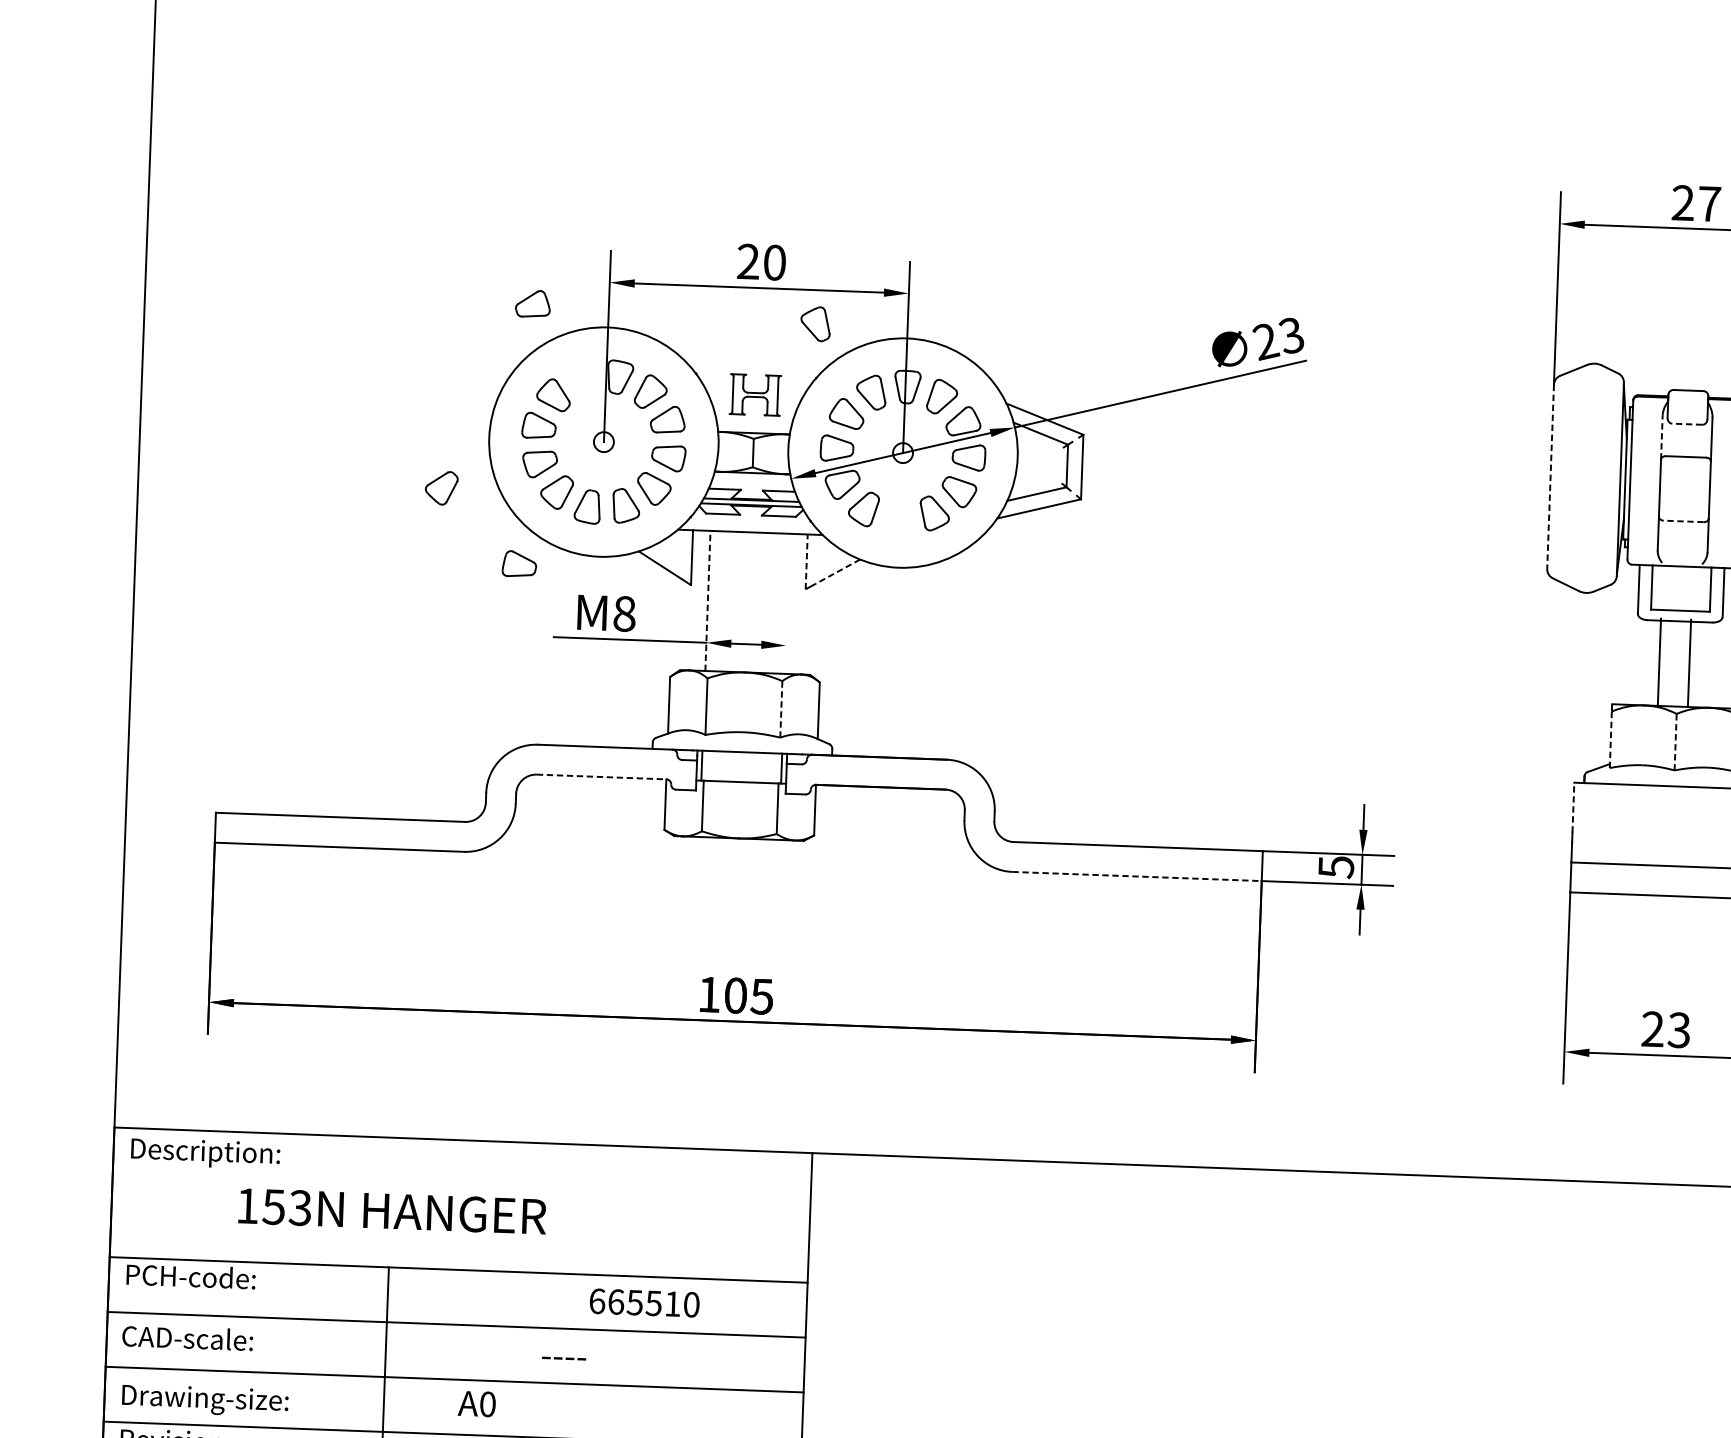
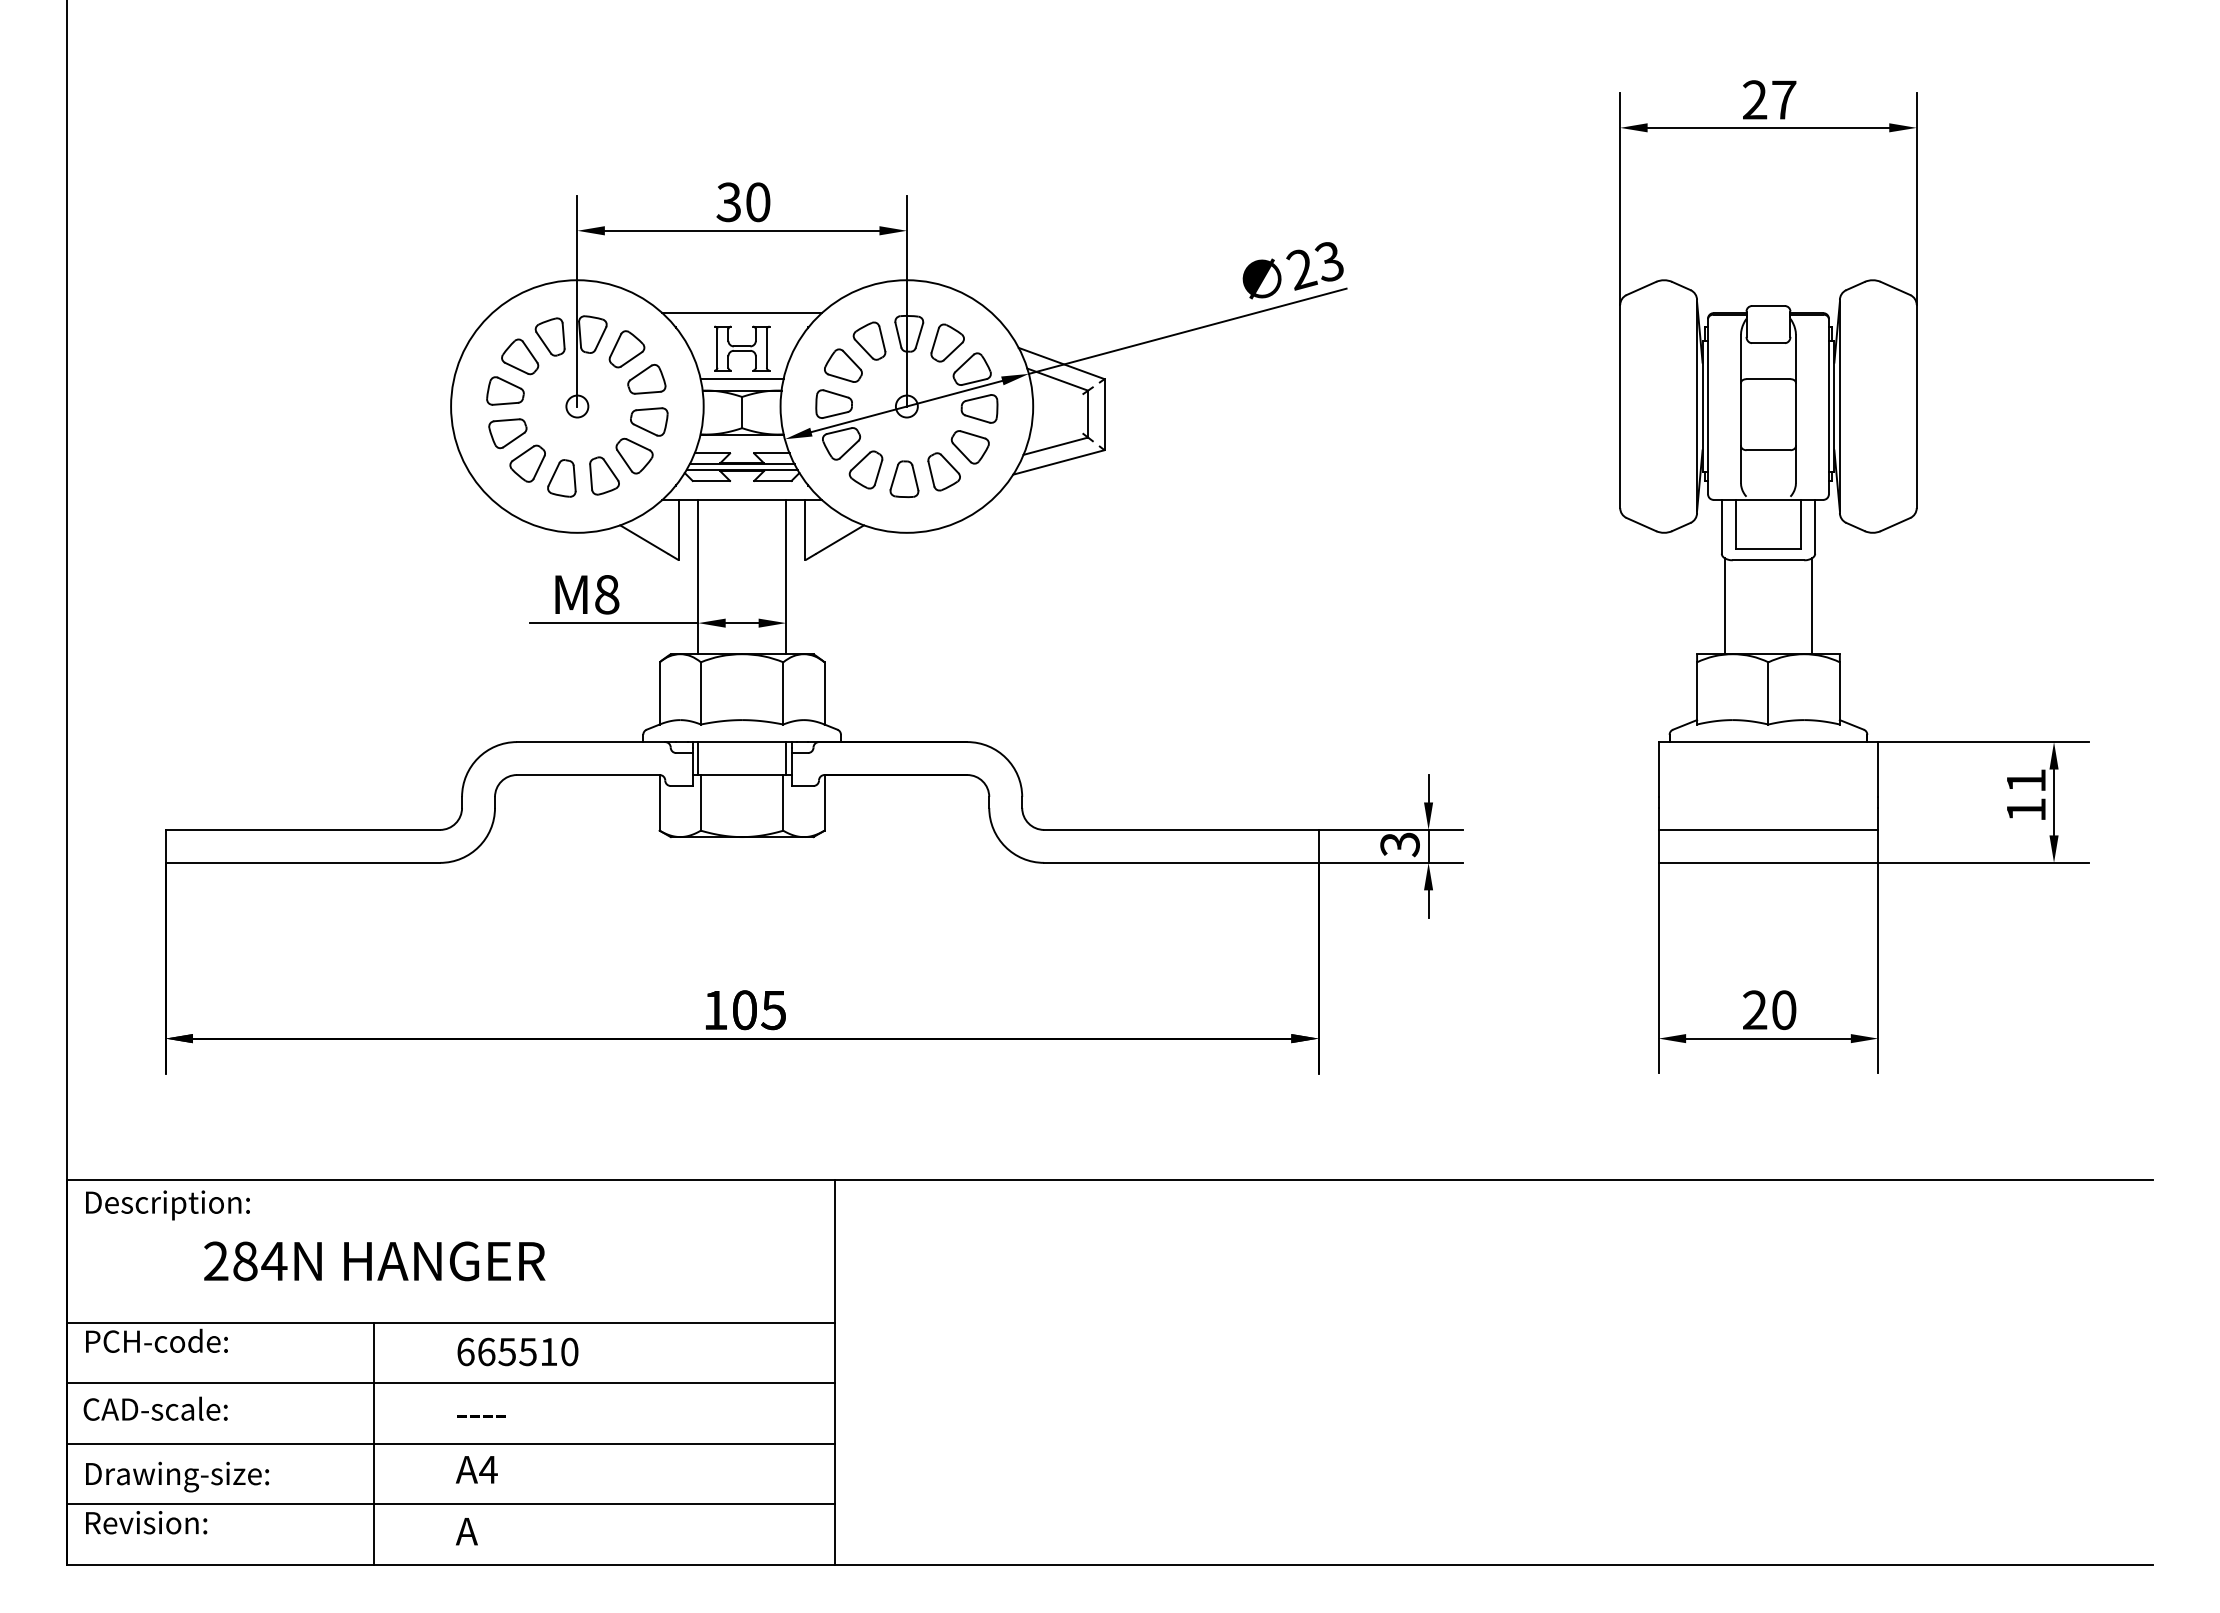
text: (747, 261) -> (728, 202), 20 -> 30
part: (532, 304) -> (493, 257), removed
part: (815, 323) -> (805, 267), removed
line: (756, 363) -> (741, 313), added
part: (580, 377) -> (549, 336), added
line: (753, 422) -> (741, 378), added
line: (1686, 424) -> (1767, 343), dashed -> solid
line: (1662, 437) -> (1741, 358), dashed -> solid
line: (1550, 477) -> (1620, 407), dashed -> solid
part: (441, 487) -> (400, 463), removed
part: (898, 518) -> (904, 478), added
line: (1683, 521) -> (1768, 450), dashed -> solid
line: (806, 561) -> (805, 529), dashed -> solid
part: (519, 563) -> (489, 543), removed
line: (838, 571) -> (840, 539), dashed -> solid
line: (708, 600) -> (698, 576), dashed -> solid
line: (788, 603) -> (786, 576), added
line: (1659, 662) -> (1812, 606), moved
line: (1689, 663) -> (1724, 606), moved
line: (781, 708) -> (783, 692), dashed -> solid
line: (1611, 739) -> (1697, 692), dashed -> solid
line: (1675, 741) -> (1768, 692), dashed -> solid
line: (601, 777) -> (588, 775), dashed -> solid
line: (1573, 807) -> (1658, 769), dashed -> solid
text: (1335, 867) -> (1399, 844), 5 -> 3
line: (1137, 876) -> (1181, 862), dashed -> solid
text: (1678, 1029) -> (1783, 1009), 23 -> 20
text: (274, 1207) -> (245, 1261), 153N -> 284N
text: (644, 1302) -> (517, 1351), moved
text: (564, 1358) -> (481, 1416), moved
text: (487, 1404) -> (488, 1469), A0 -> A4

